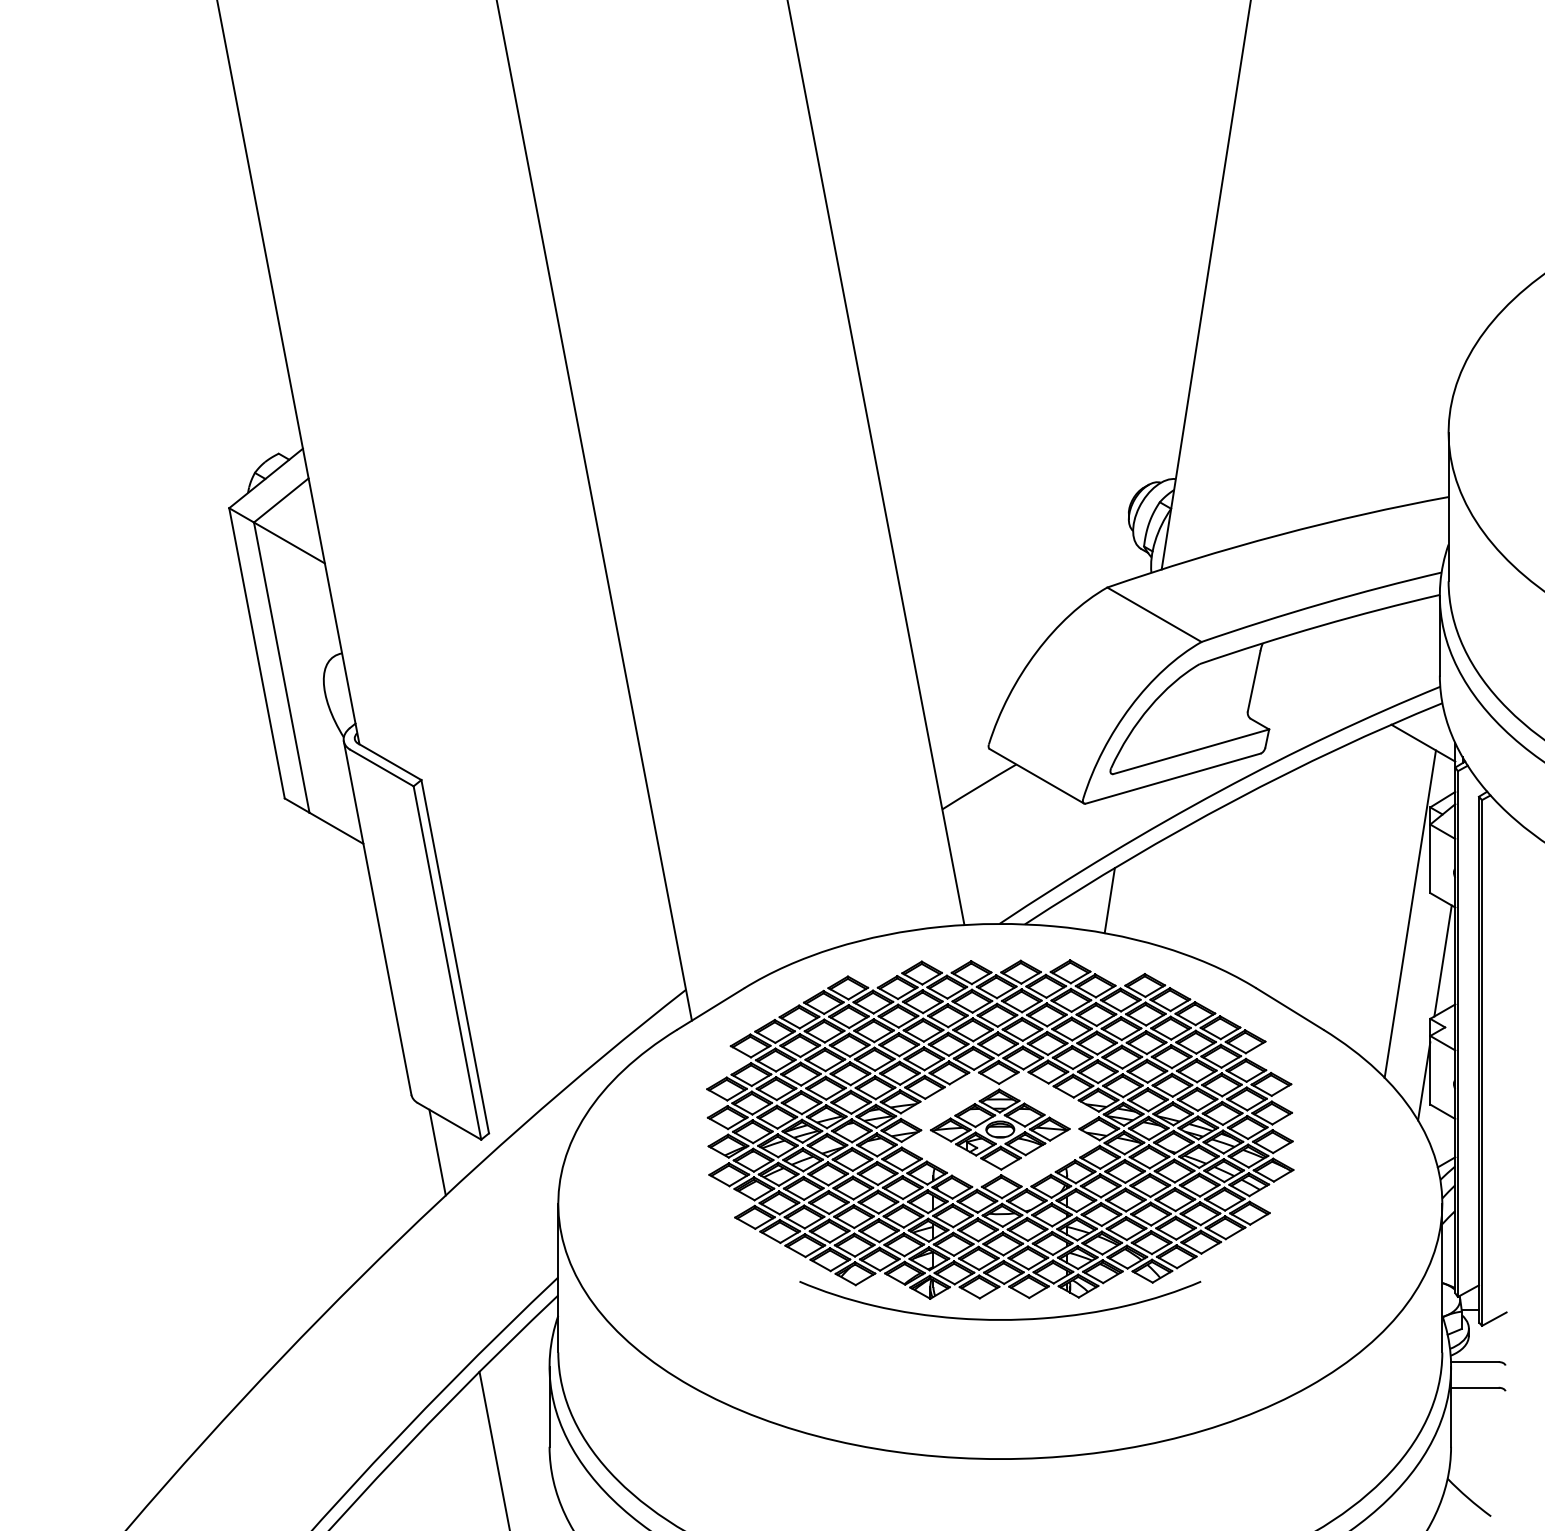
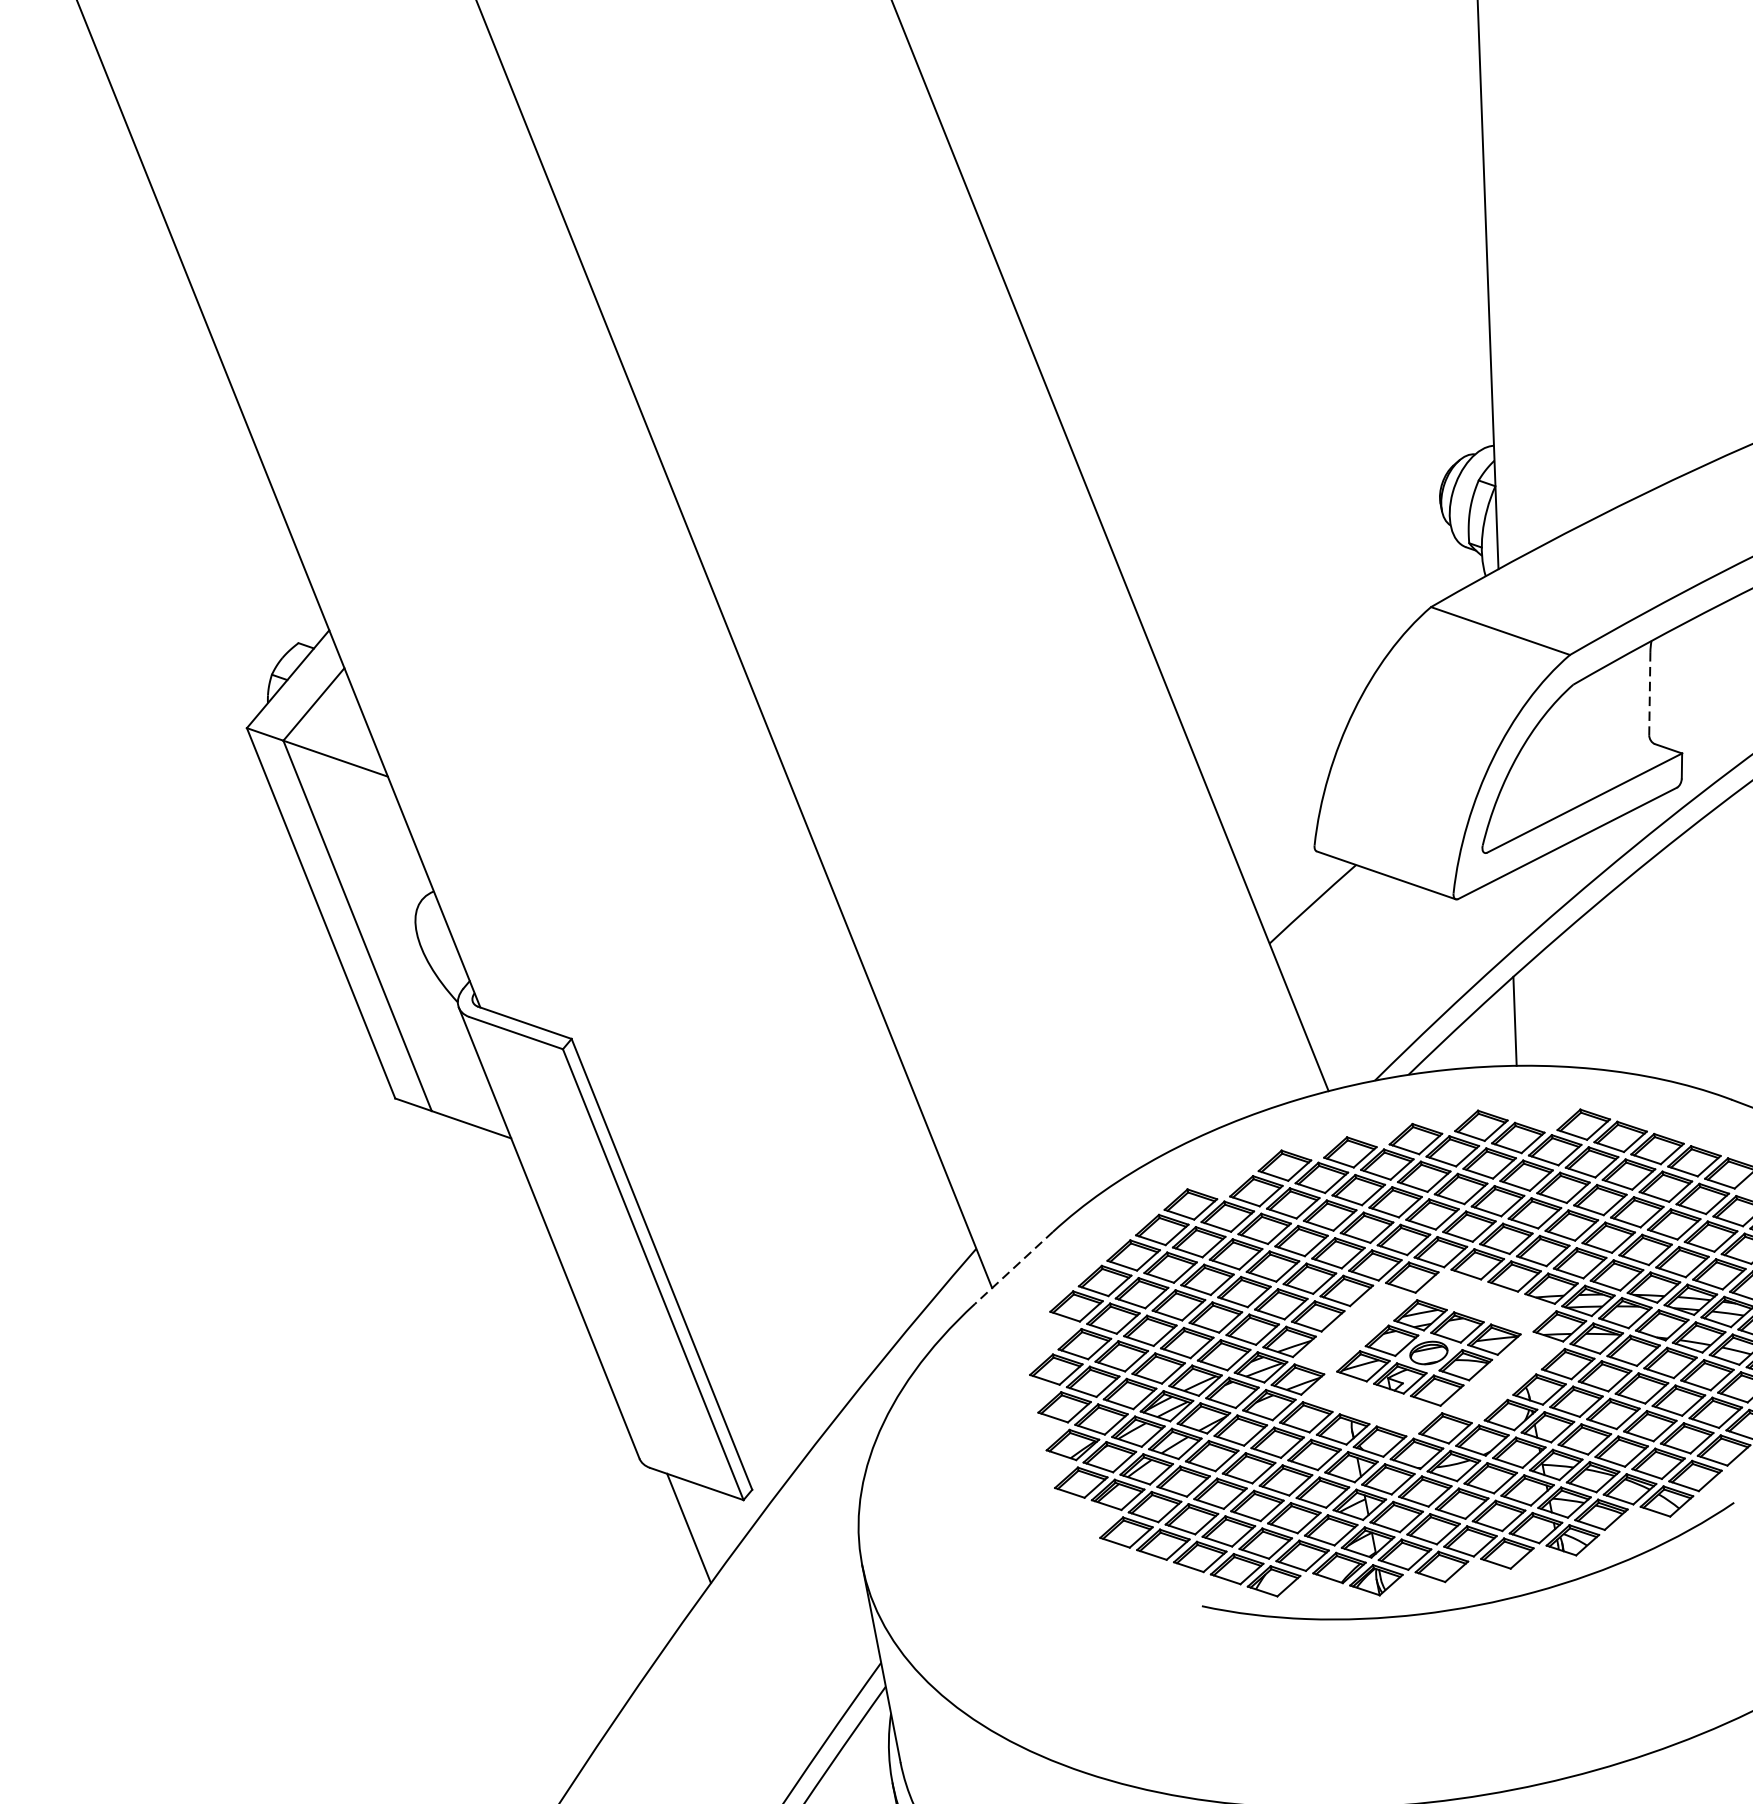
line: (1254, 681) -> (1650, 693), solid -> dashed
line: (710, 1009) -> (1013, 1268), solid -> dashed

